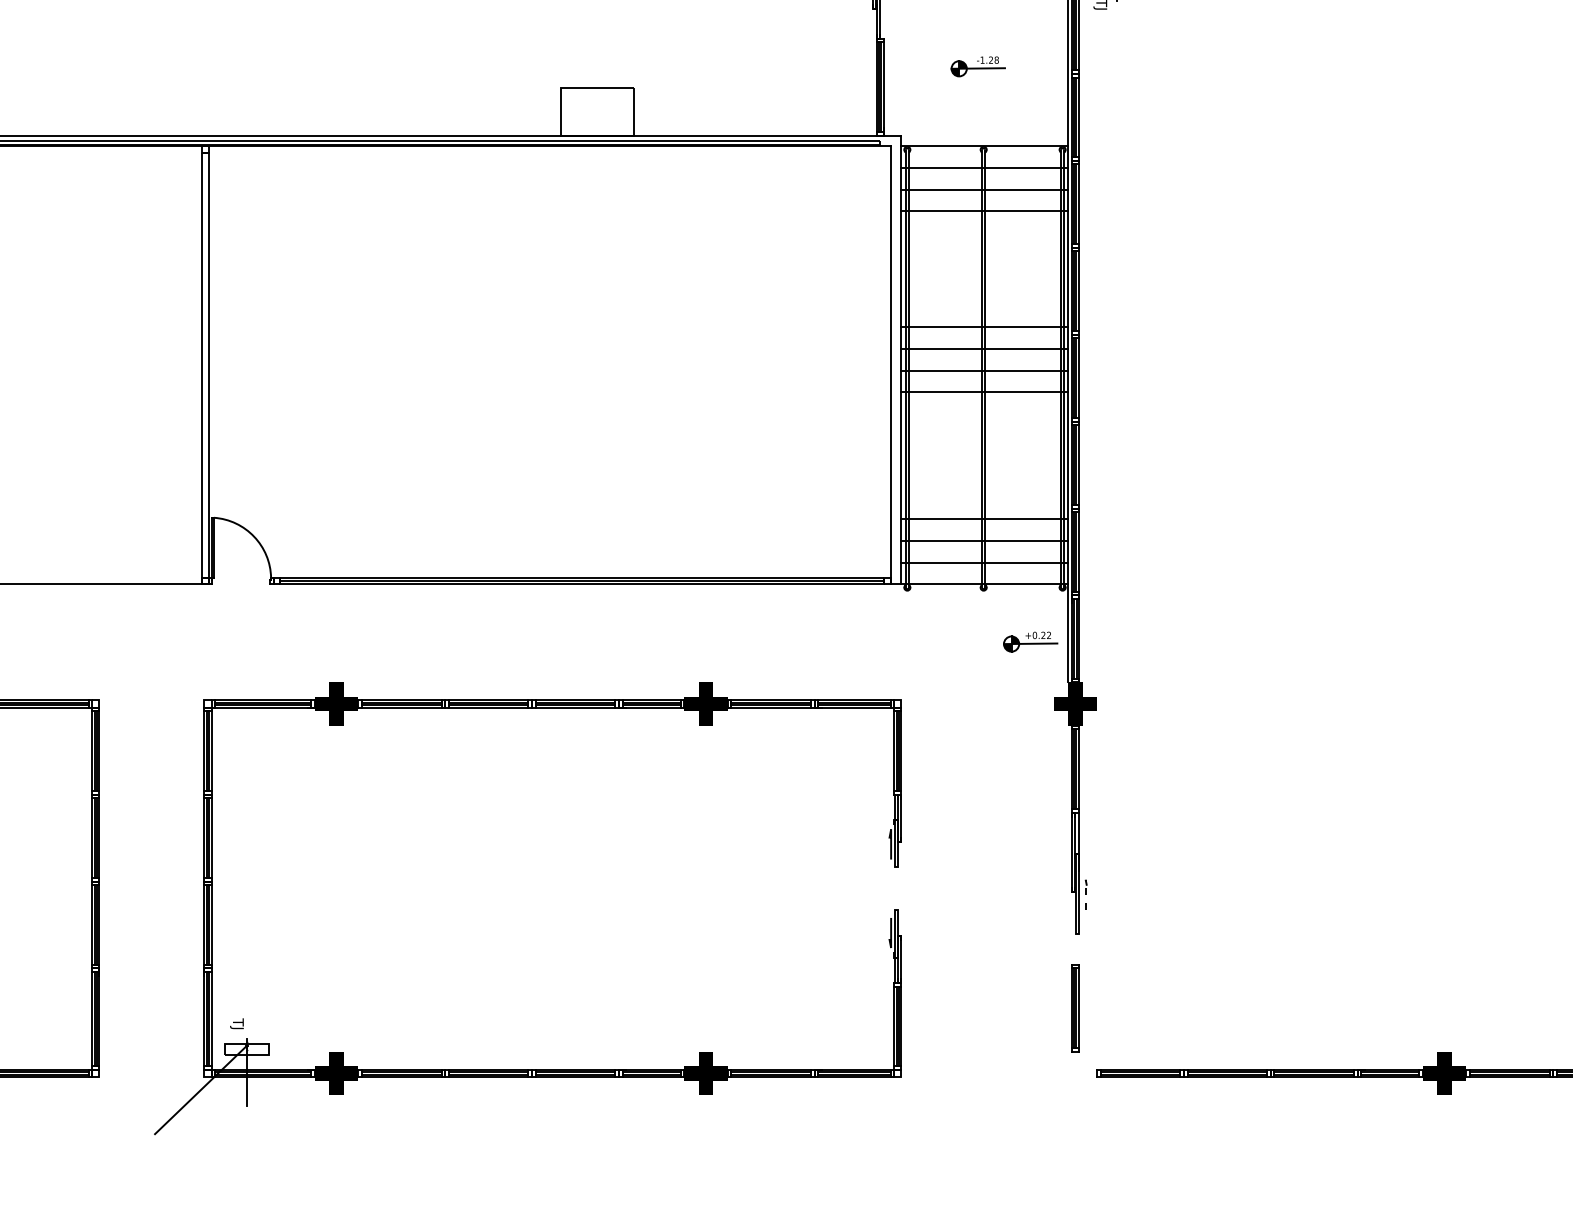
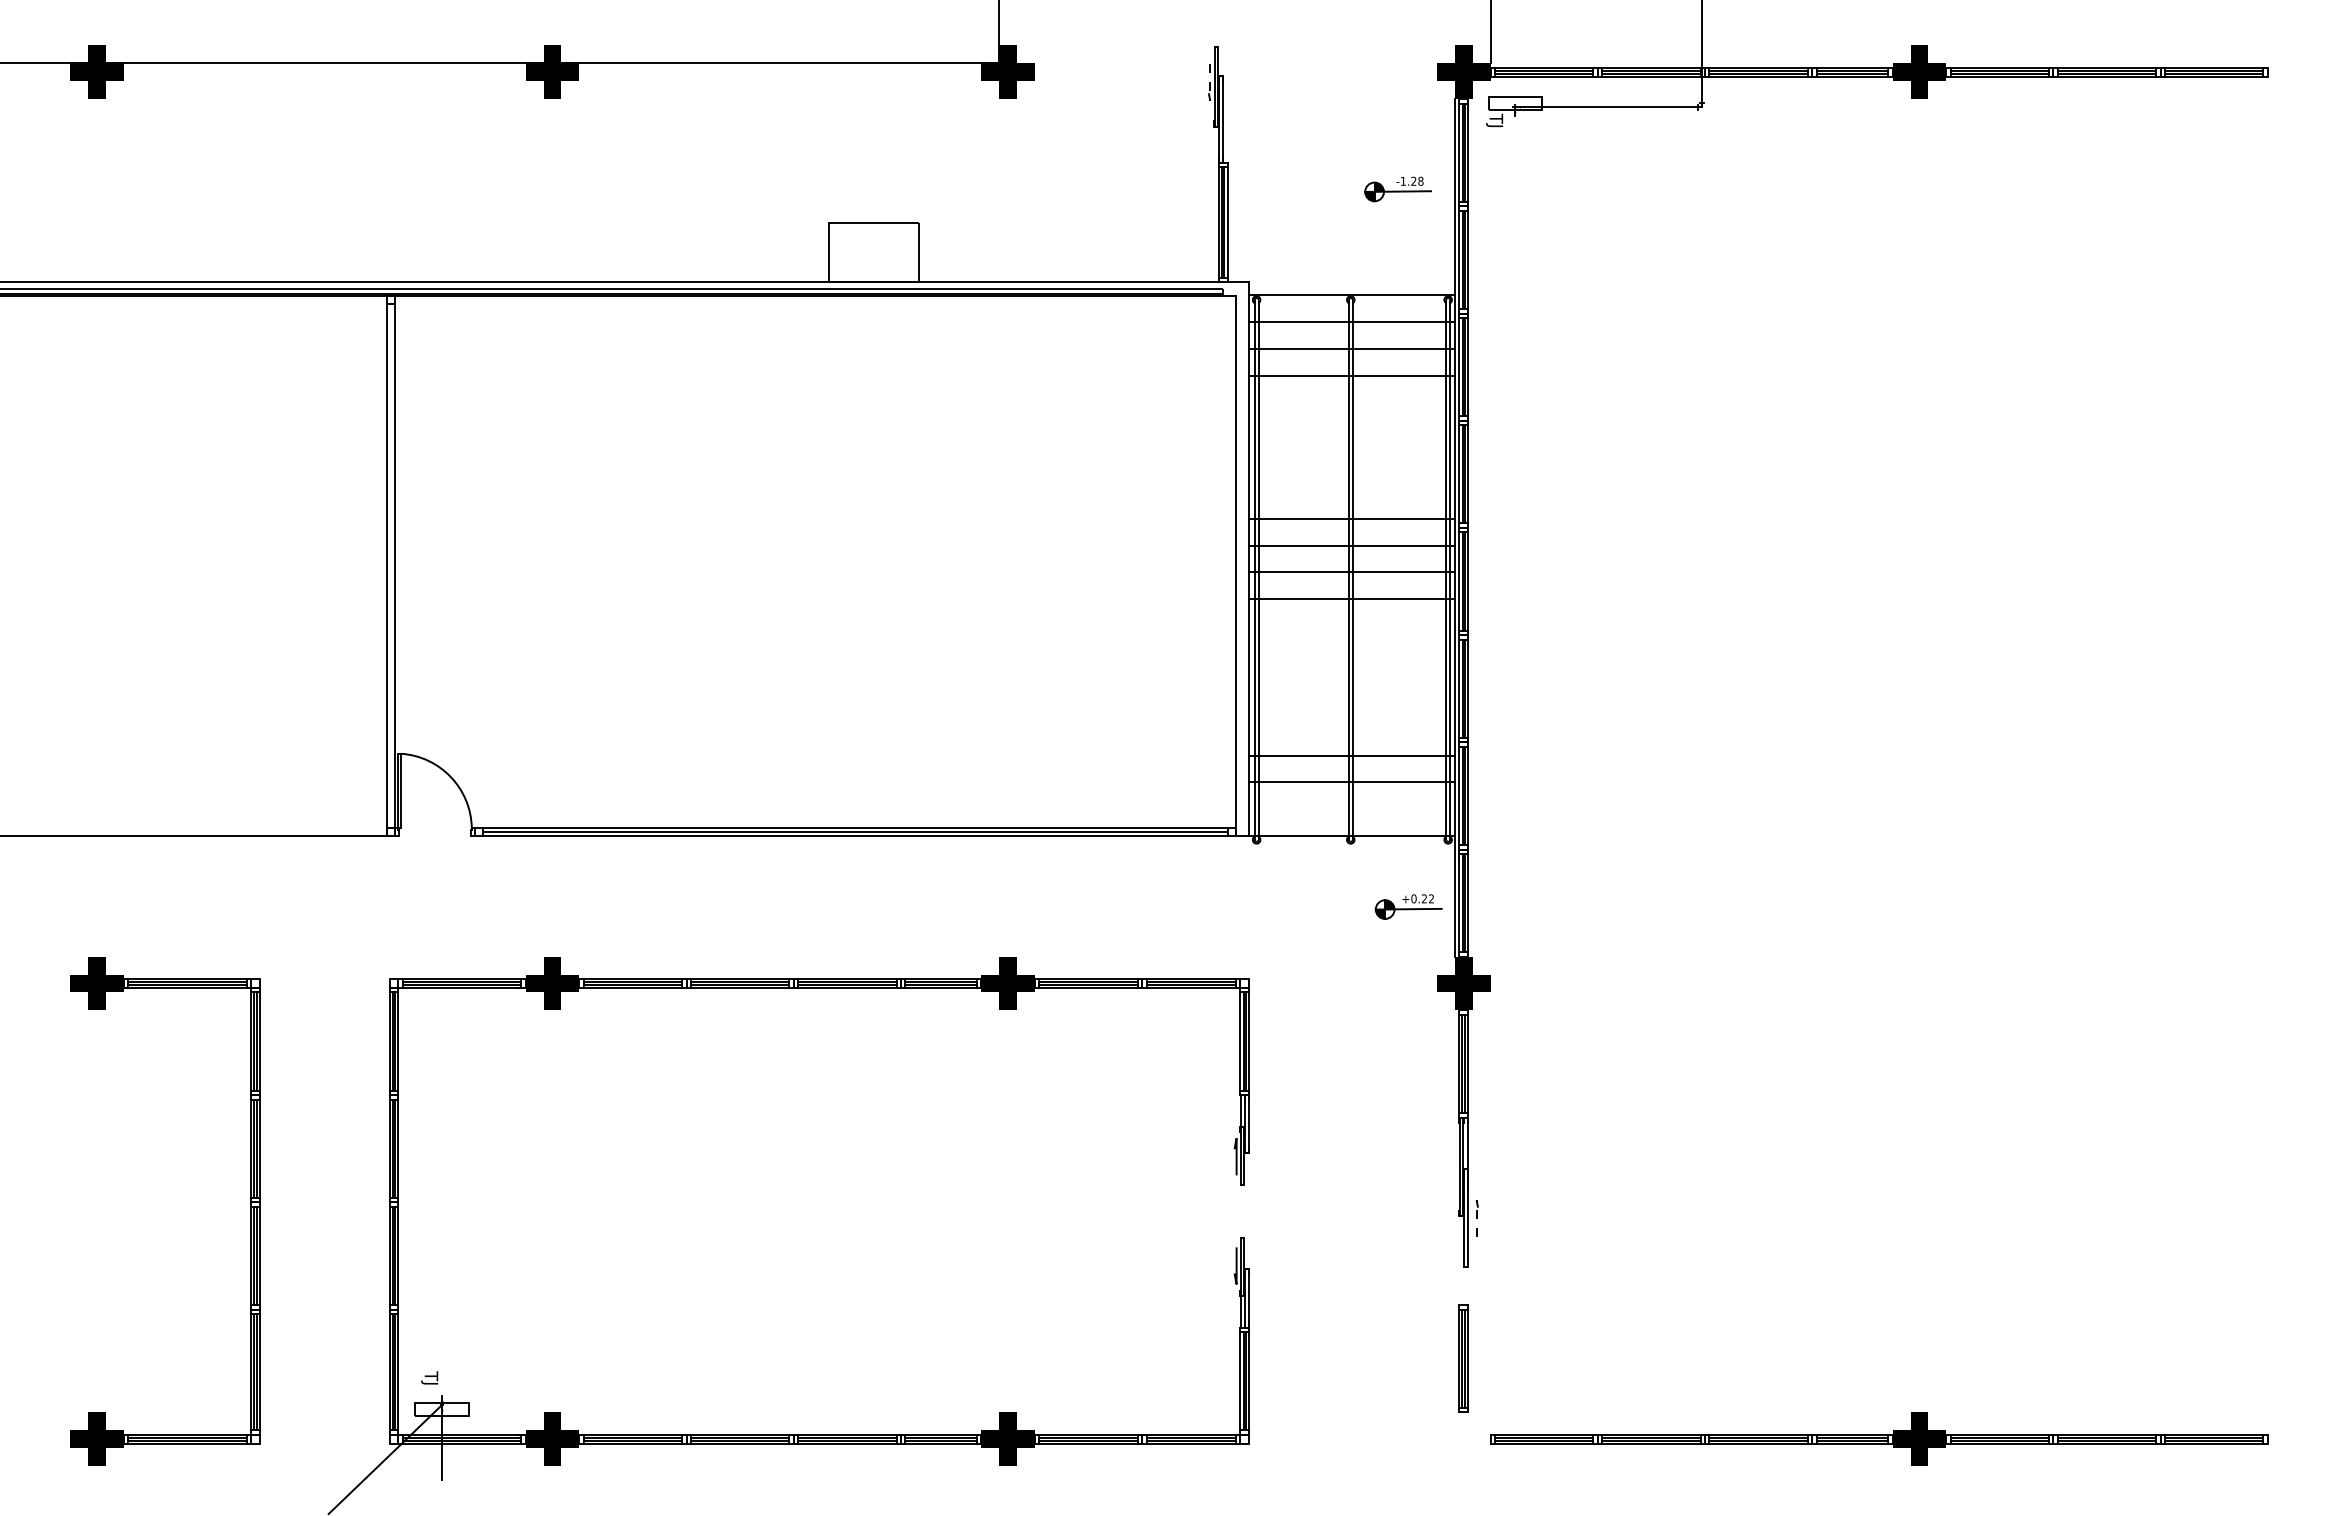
part: (977, 66) -> (1397, 189), moved
line: (984, 562) -> (1351, 809), removed

